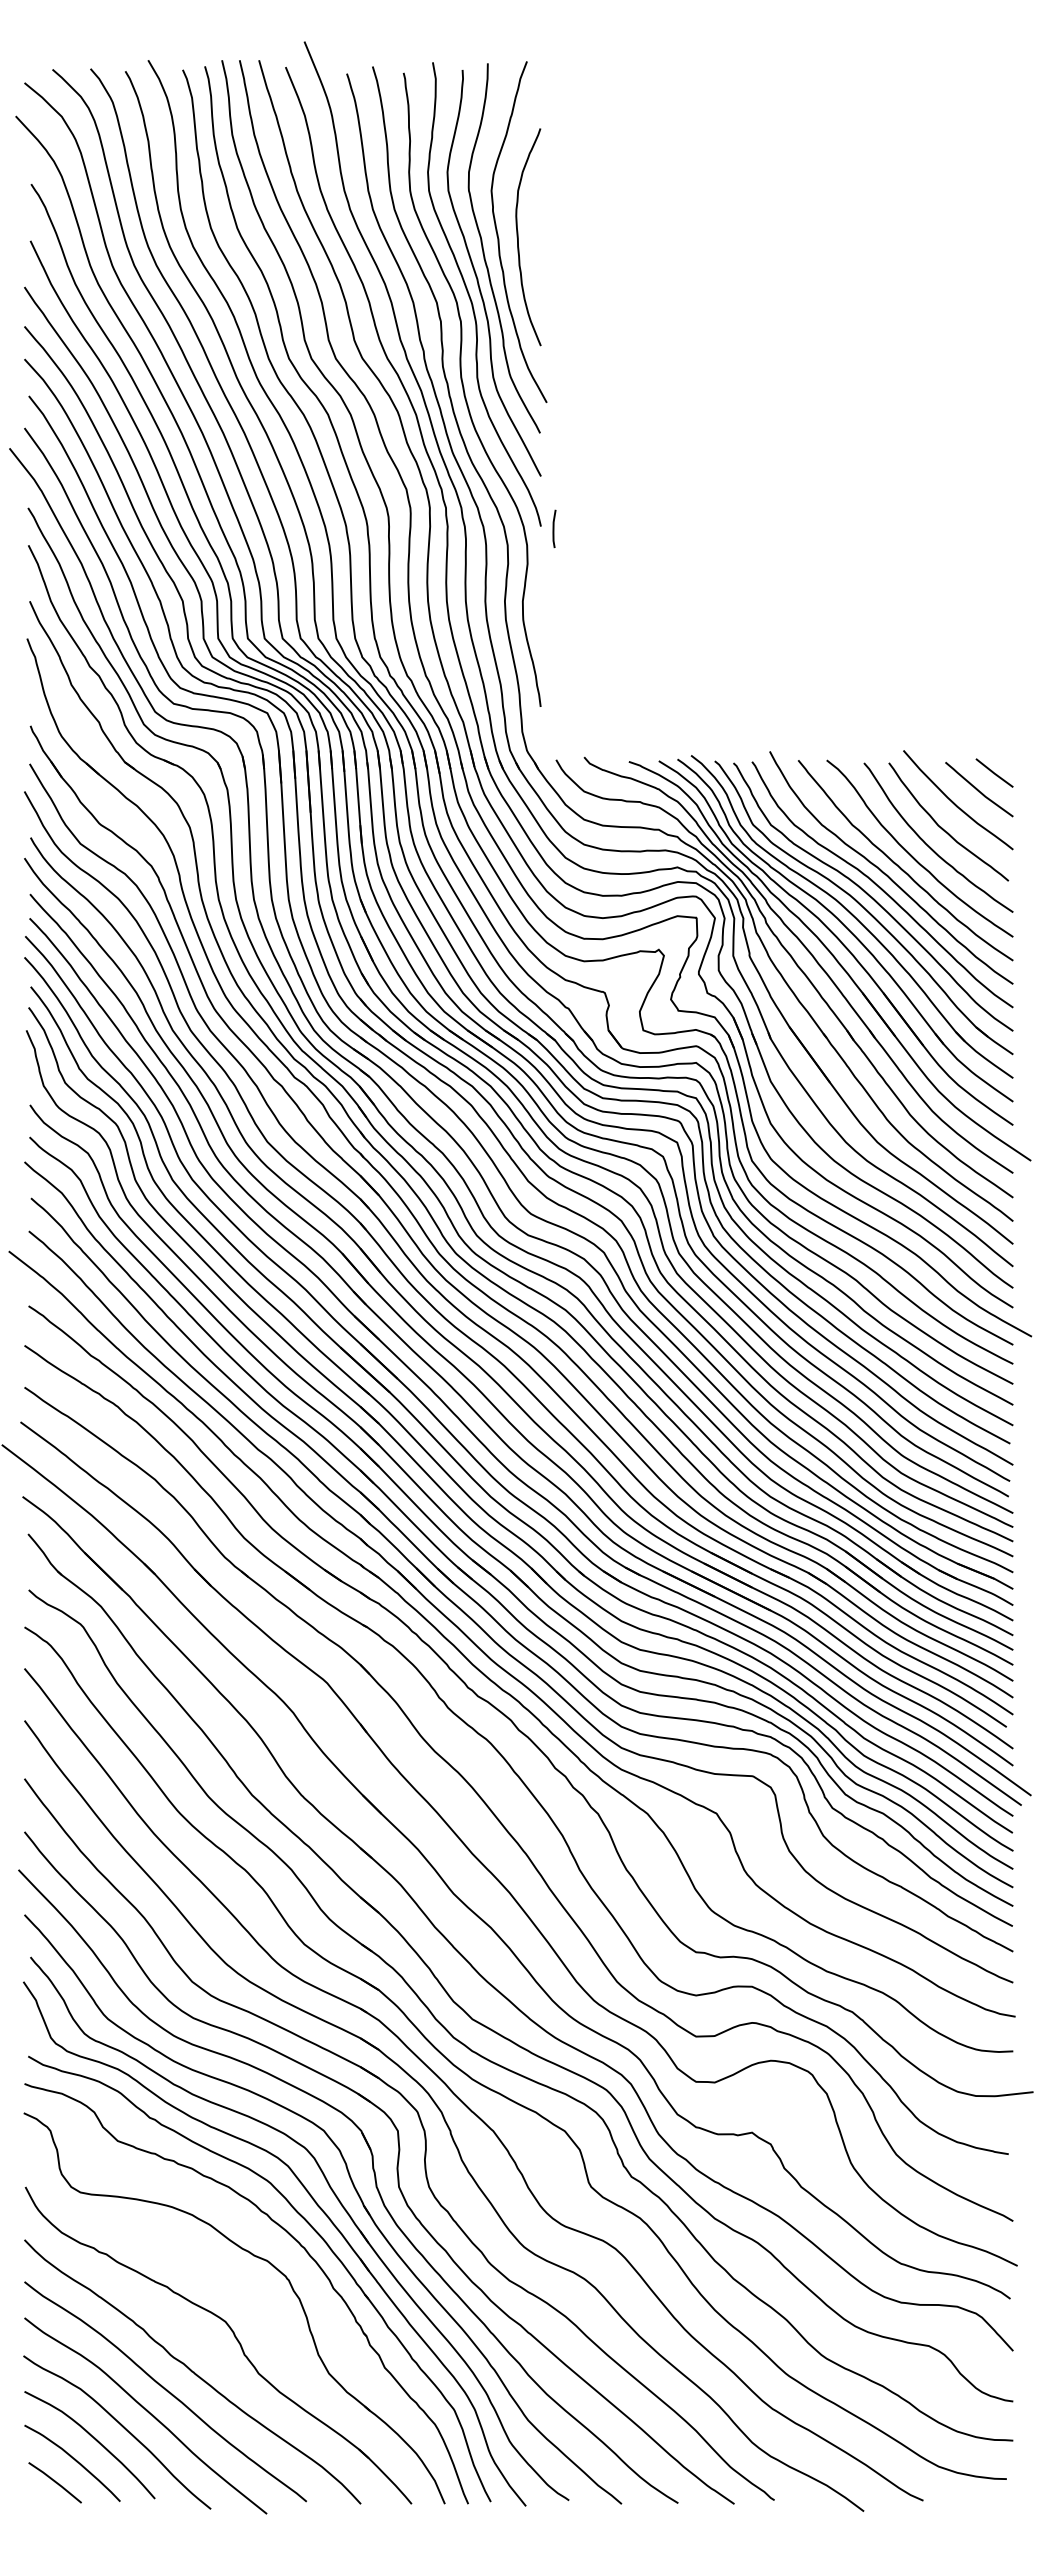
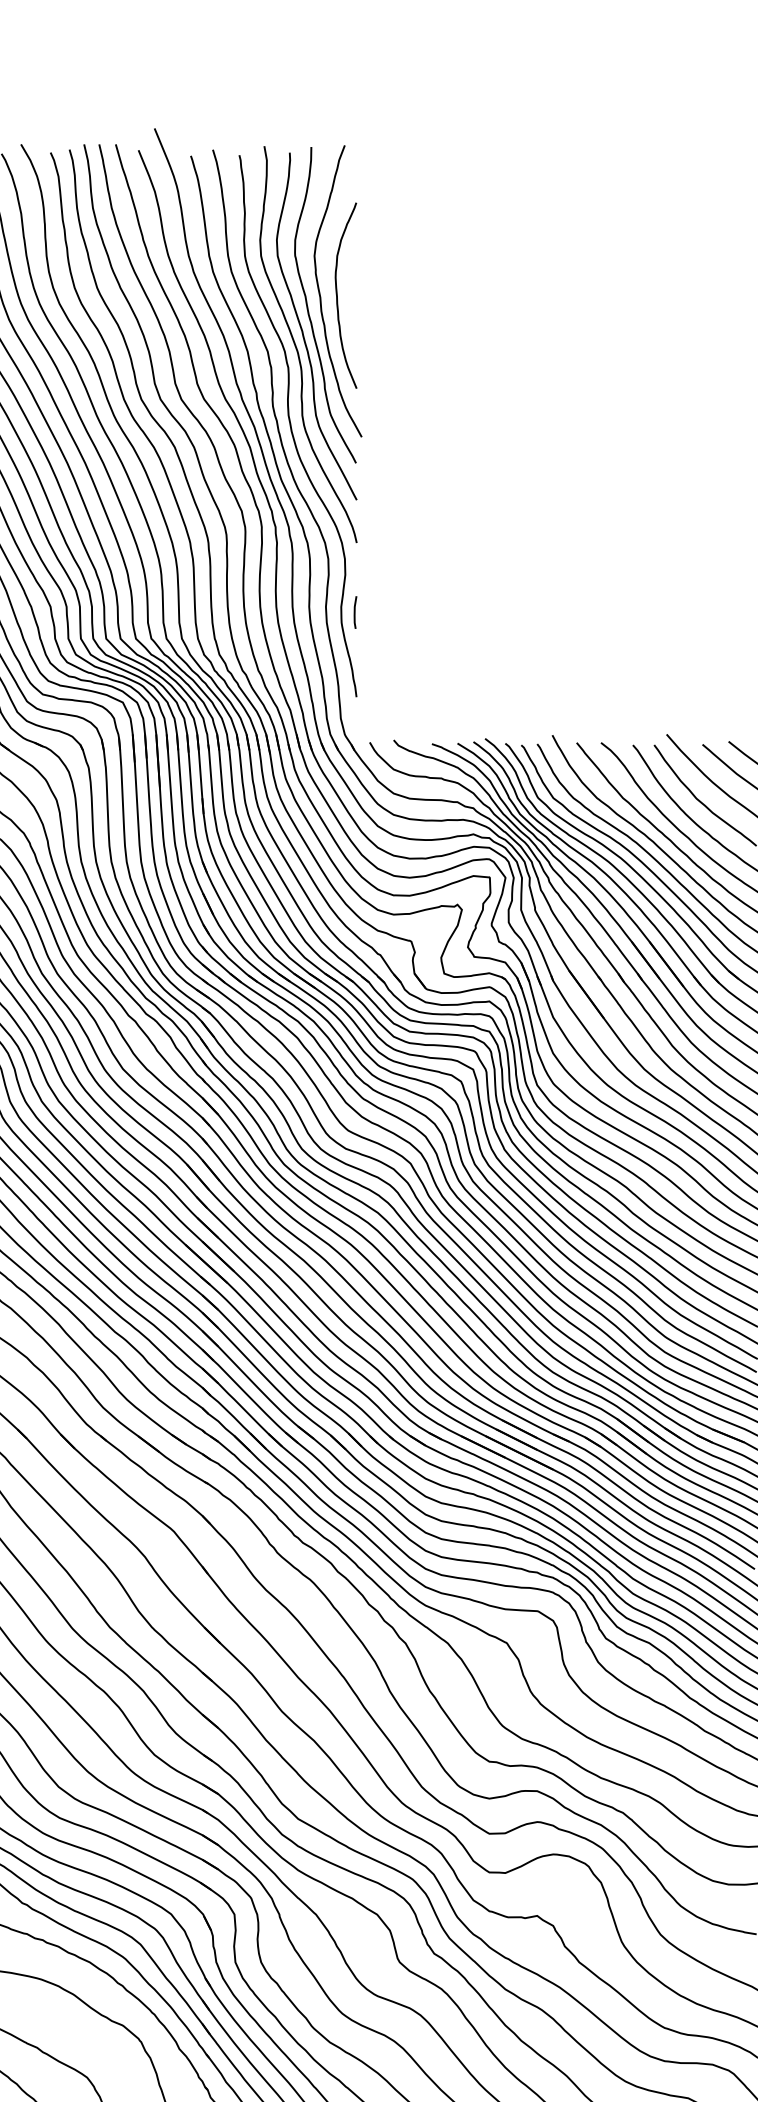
line: (554, 528) -> (355, 612), moved

